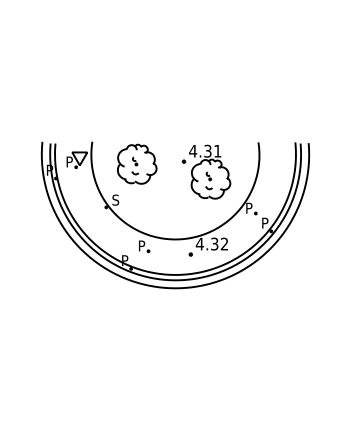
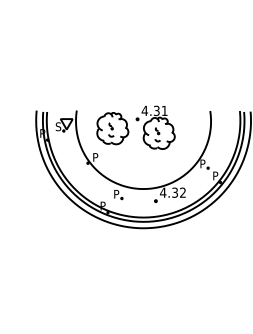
text: (69, 161) -> (58, 126), P -> S
part: (206, 171) -> (155, 127), moved
text: (115, 199) -> (95, 156), S -> P

